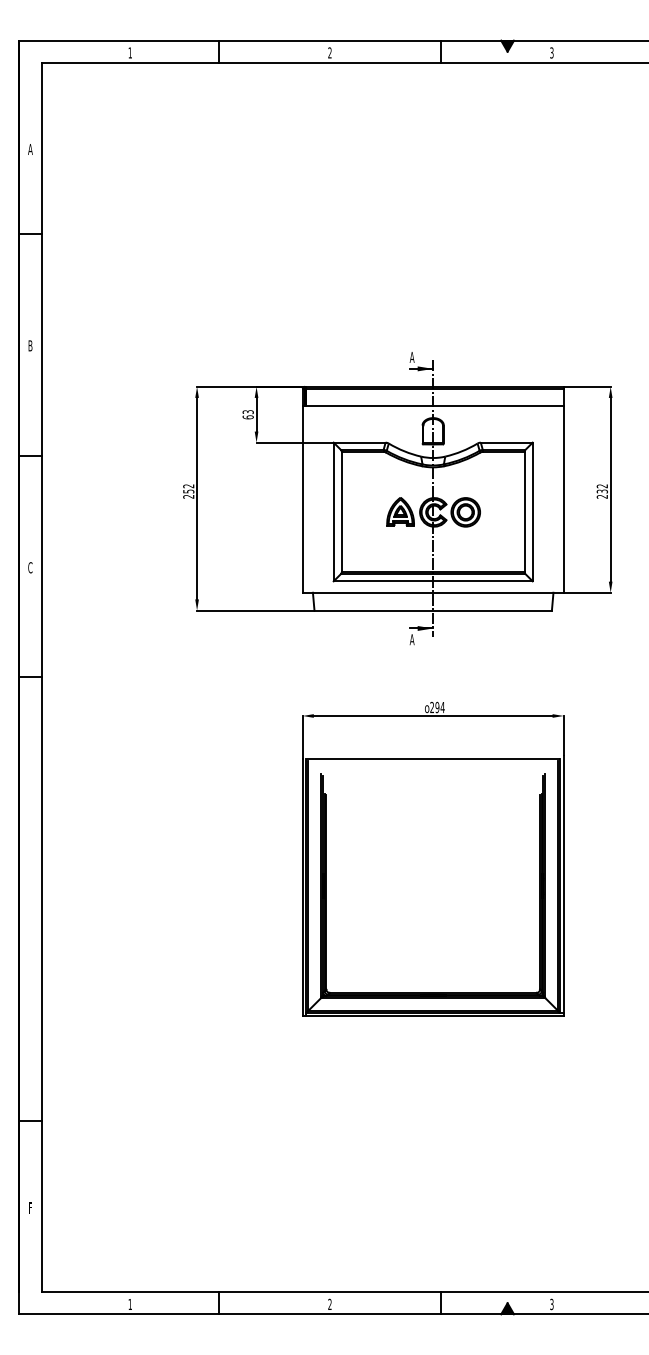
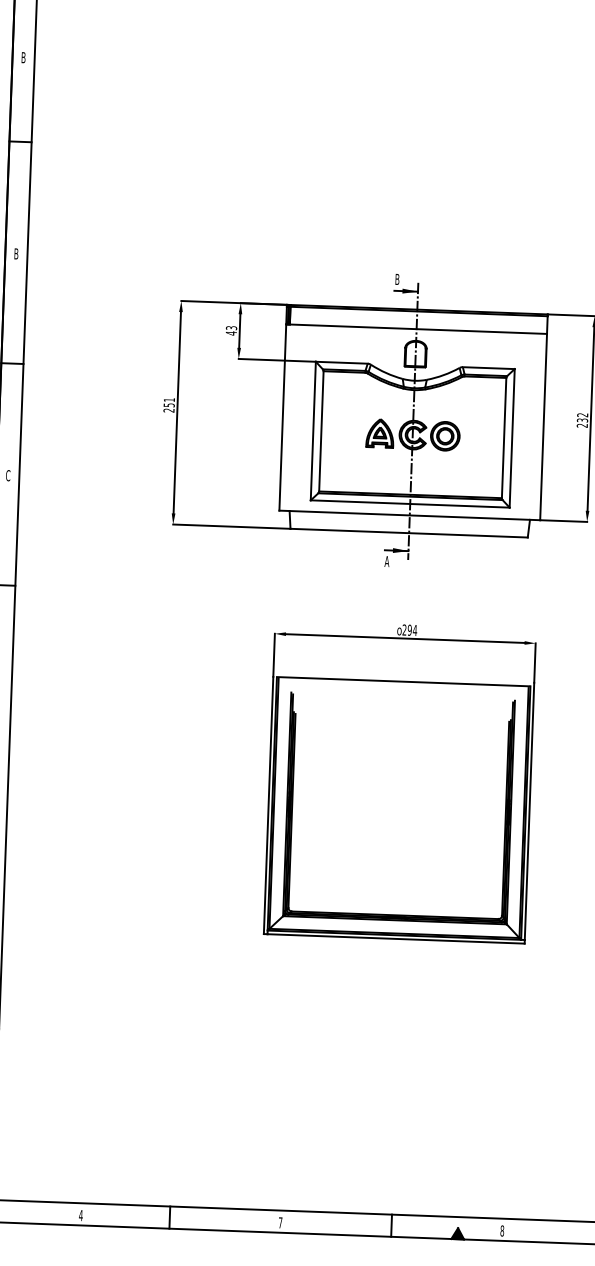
text: (30, 149) -> (23, 57), A -> B
text: (411, 357) -> (396, 279), A -> B
text: (247, 417) -> (230, 333), 63 -> 43
text: (188, 486) -> (169, 400), 252 -> 251
text: (329, 1303) -> (280, 1221), 2 -> 7
text: (130, 1304) -> (81, 1215), 1 -> 4
text: (551, 1304) -> (501, 1231), 3 -> 8

